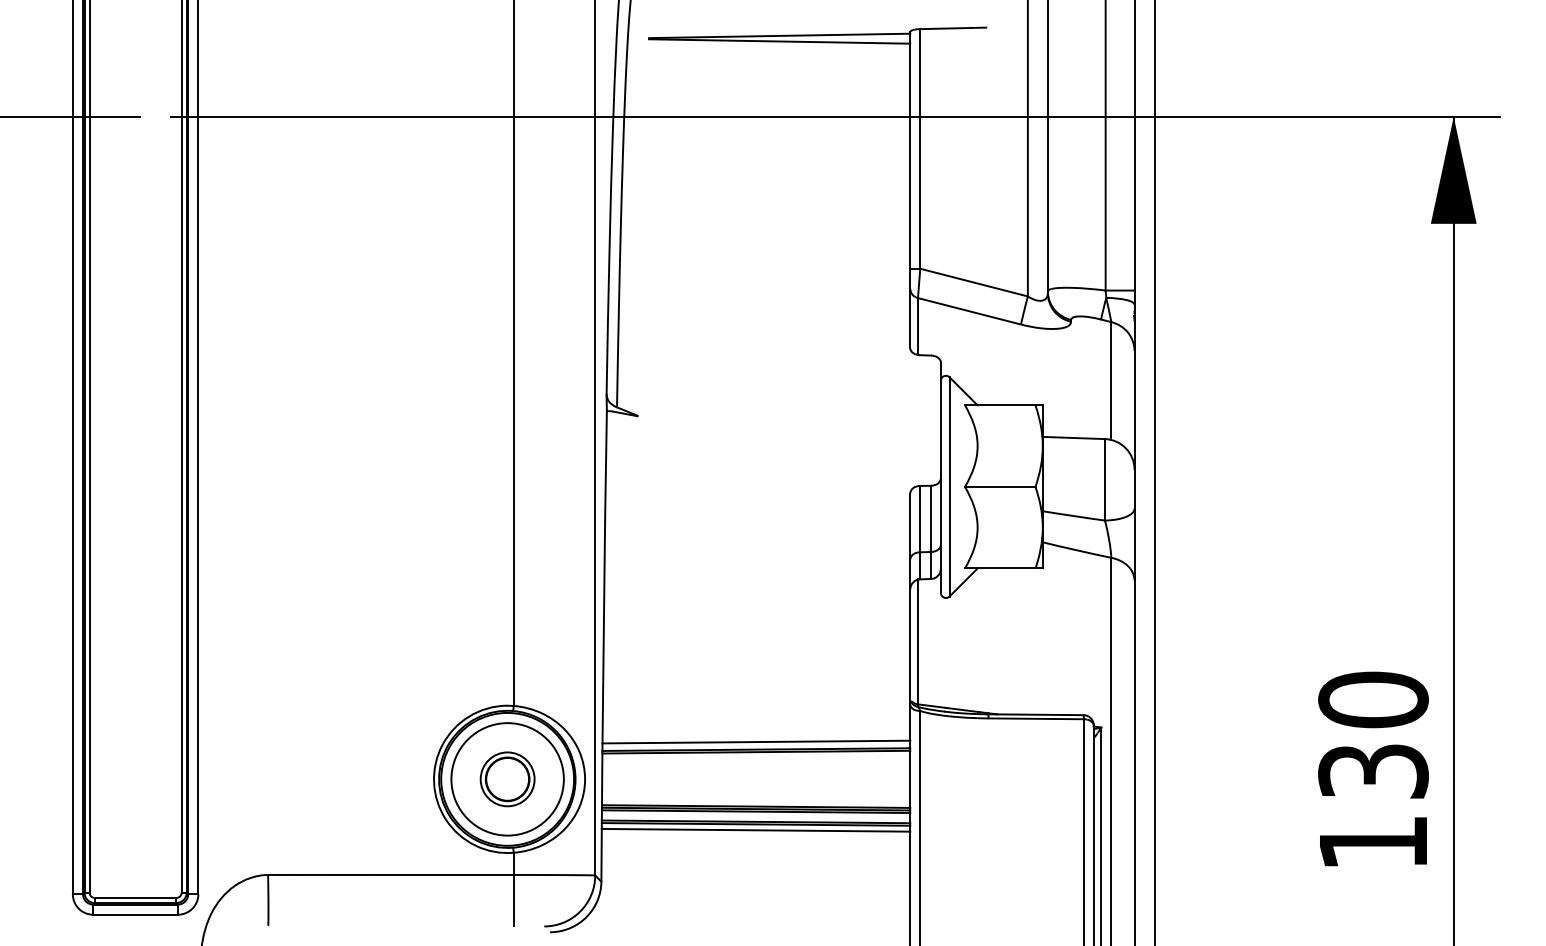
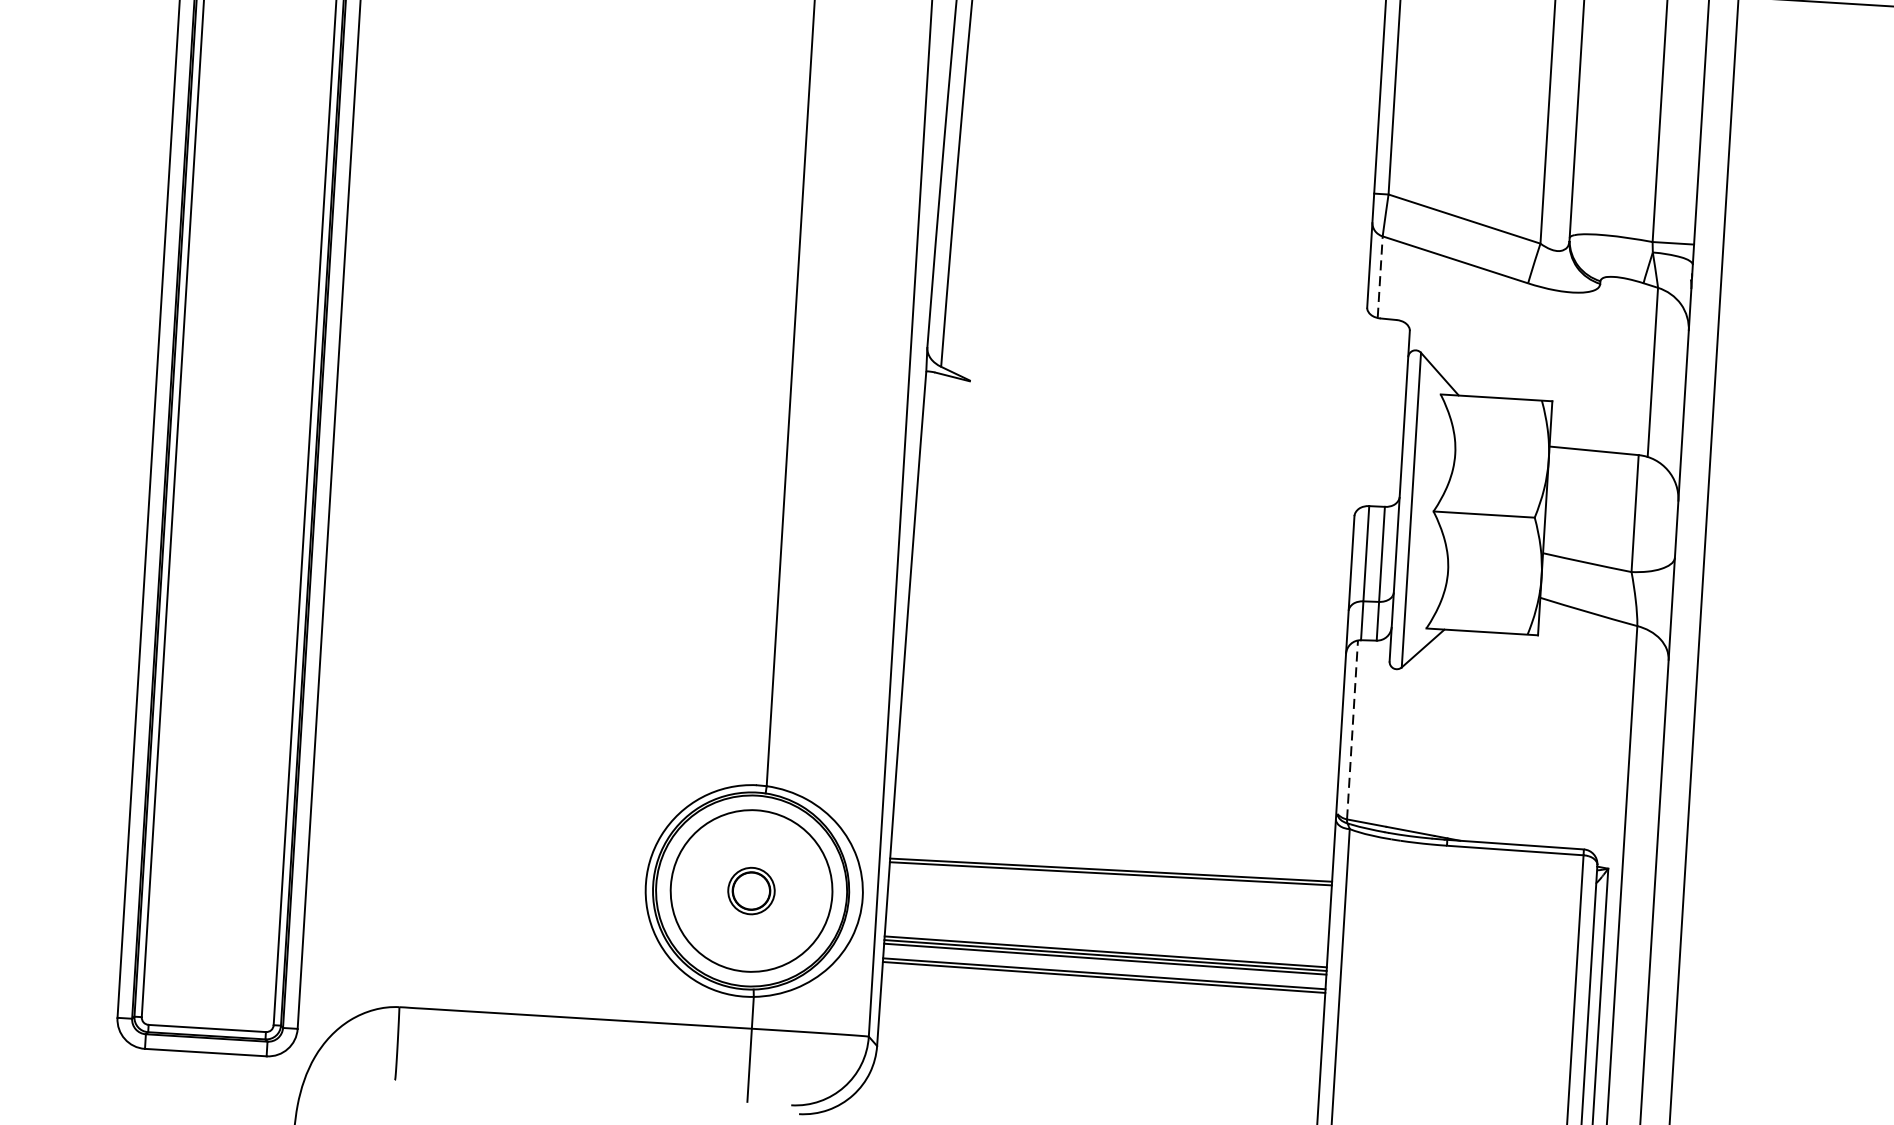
line: (918, 325) -> (1380, 275), solid -> dashed
line: (918, 641) -> (1353, 729), solid -> dashed
line: (756, 741) -> (1112, 858), removed
part: (507, 779) -> (751, 891), size x0.6
line: (755, 829) -> (1102, 984), removed

